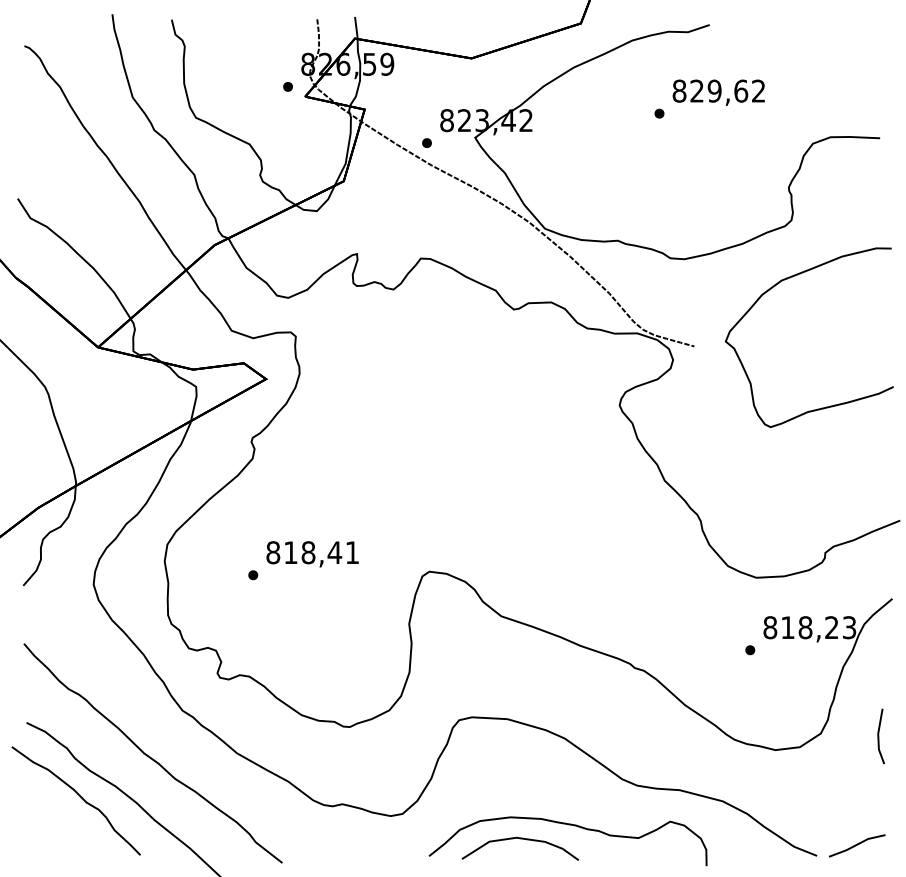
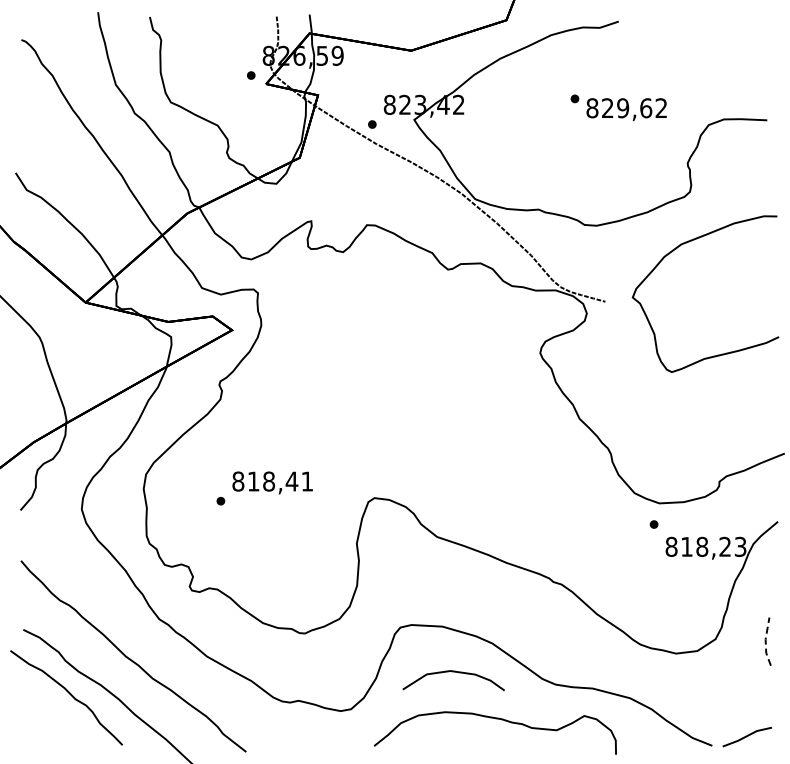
text: (718, 92) -> (626, 109), moved
part: (749, 650) -> (653, 524), moved
line: (878, 736) -> (765, 641), solid -> dashed
curve: (520, 839) -> (453, 672), moved

